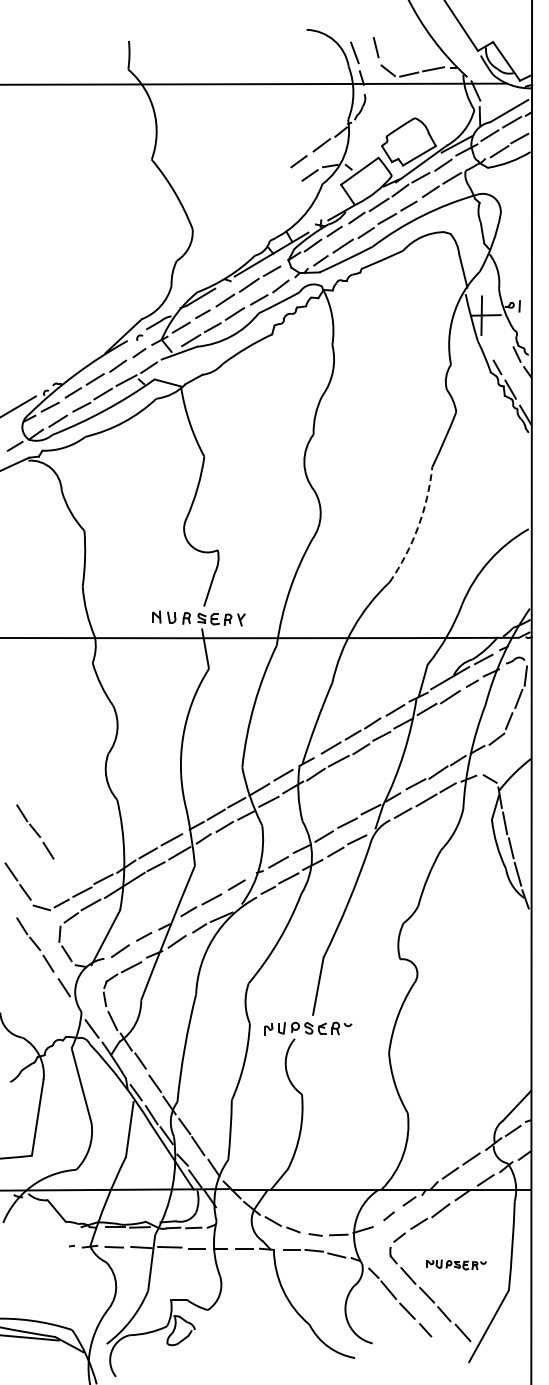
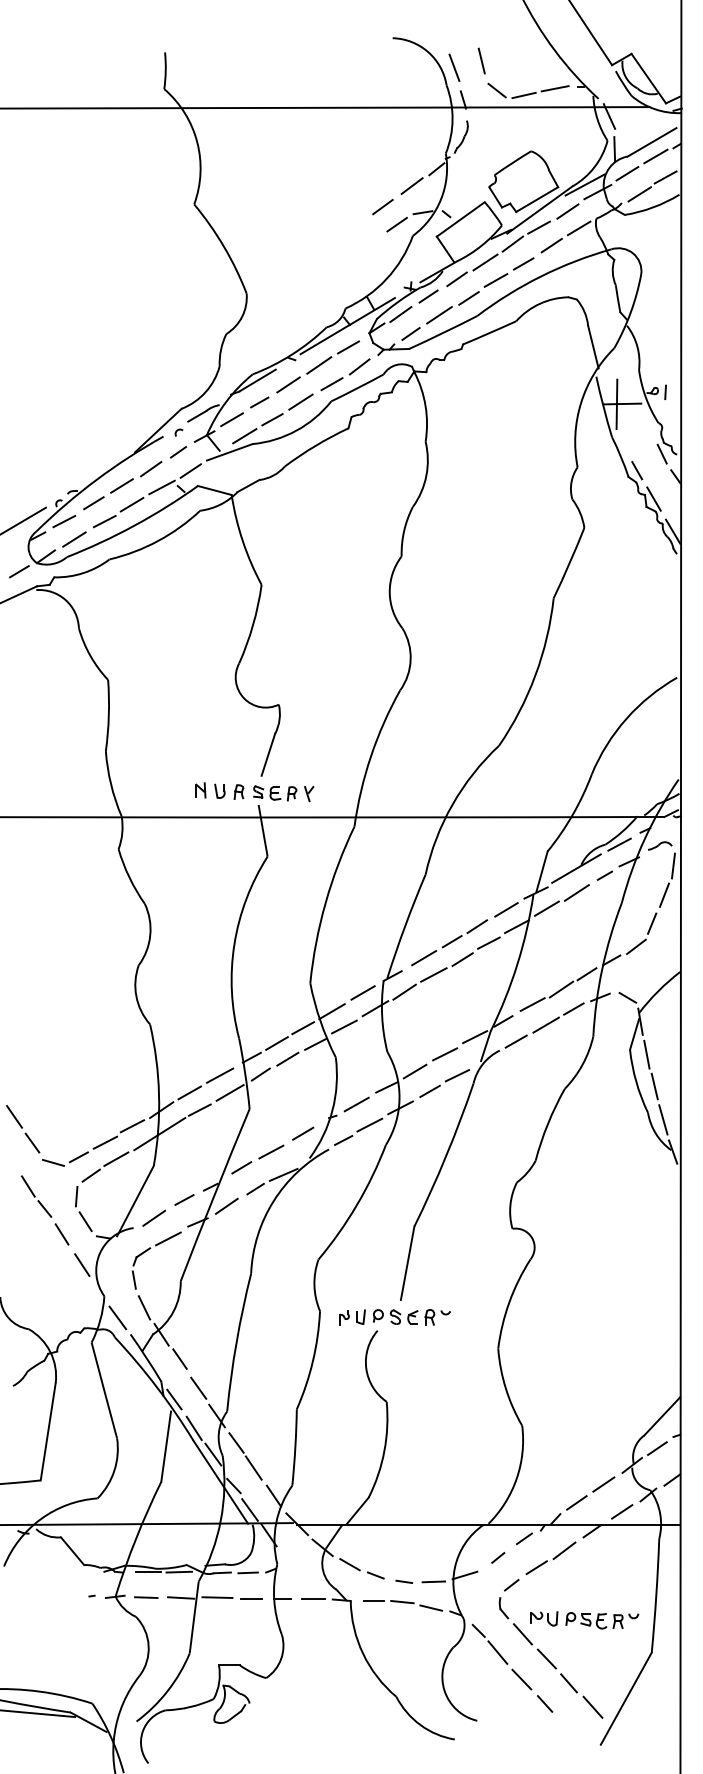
arc: (418, 527) -> (535, 675), dashed -> solid
part: (35, 831) -> (45, 1065), removed
part: (456, 1264) -> (584, 1619), size x1.43

